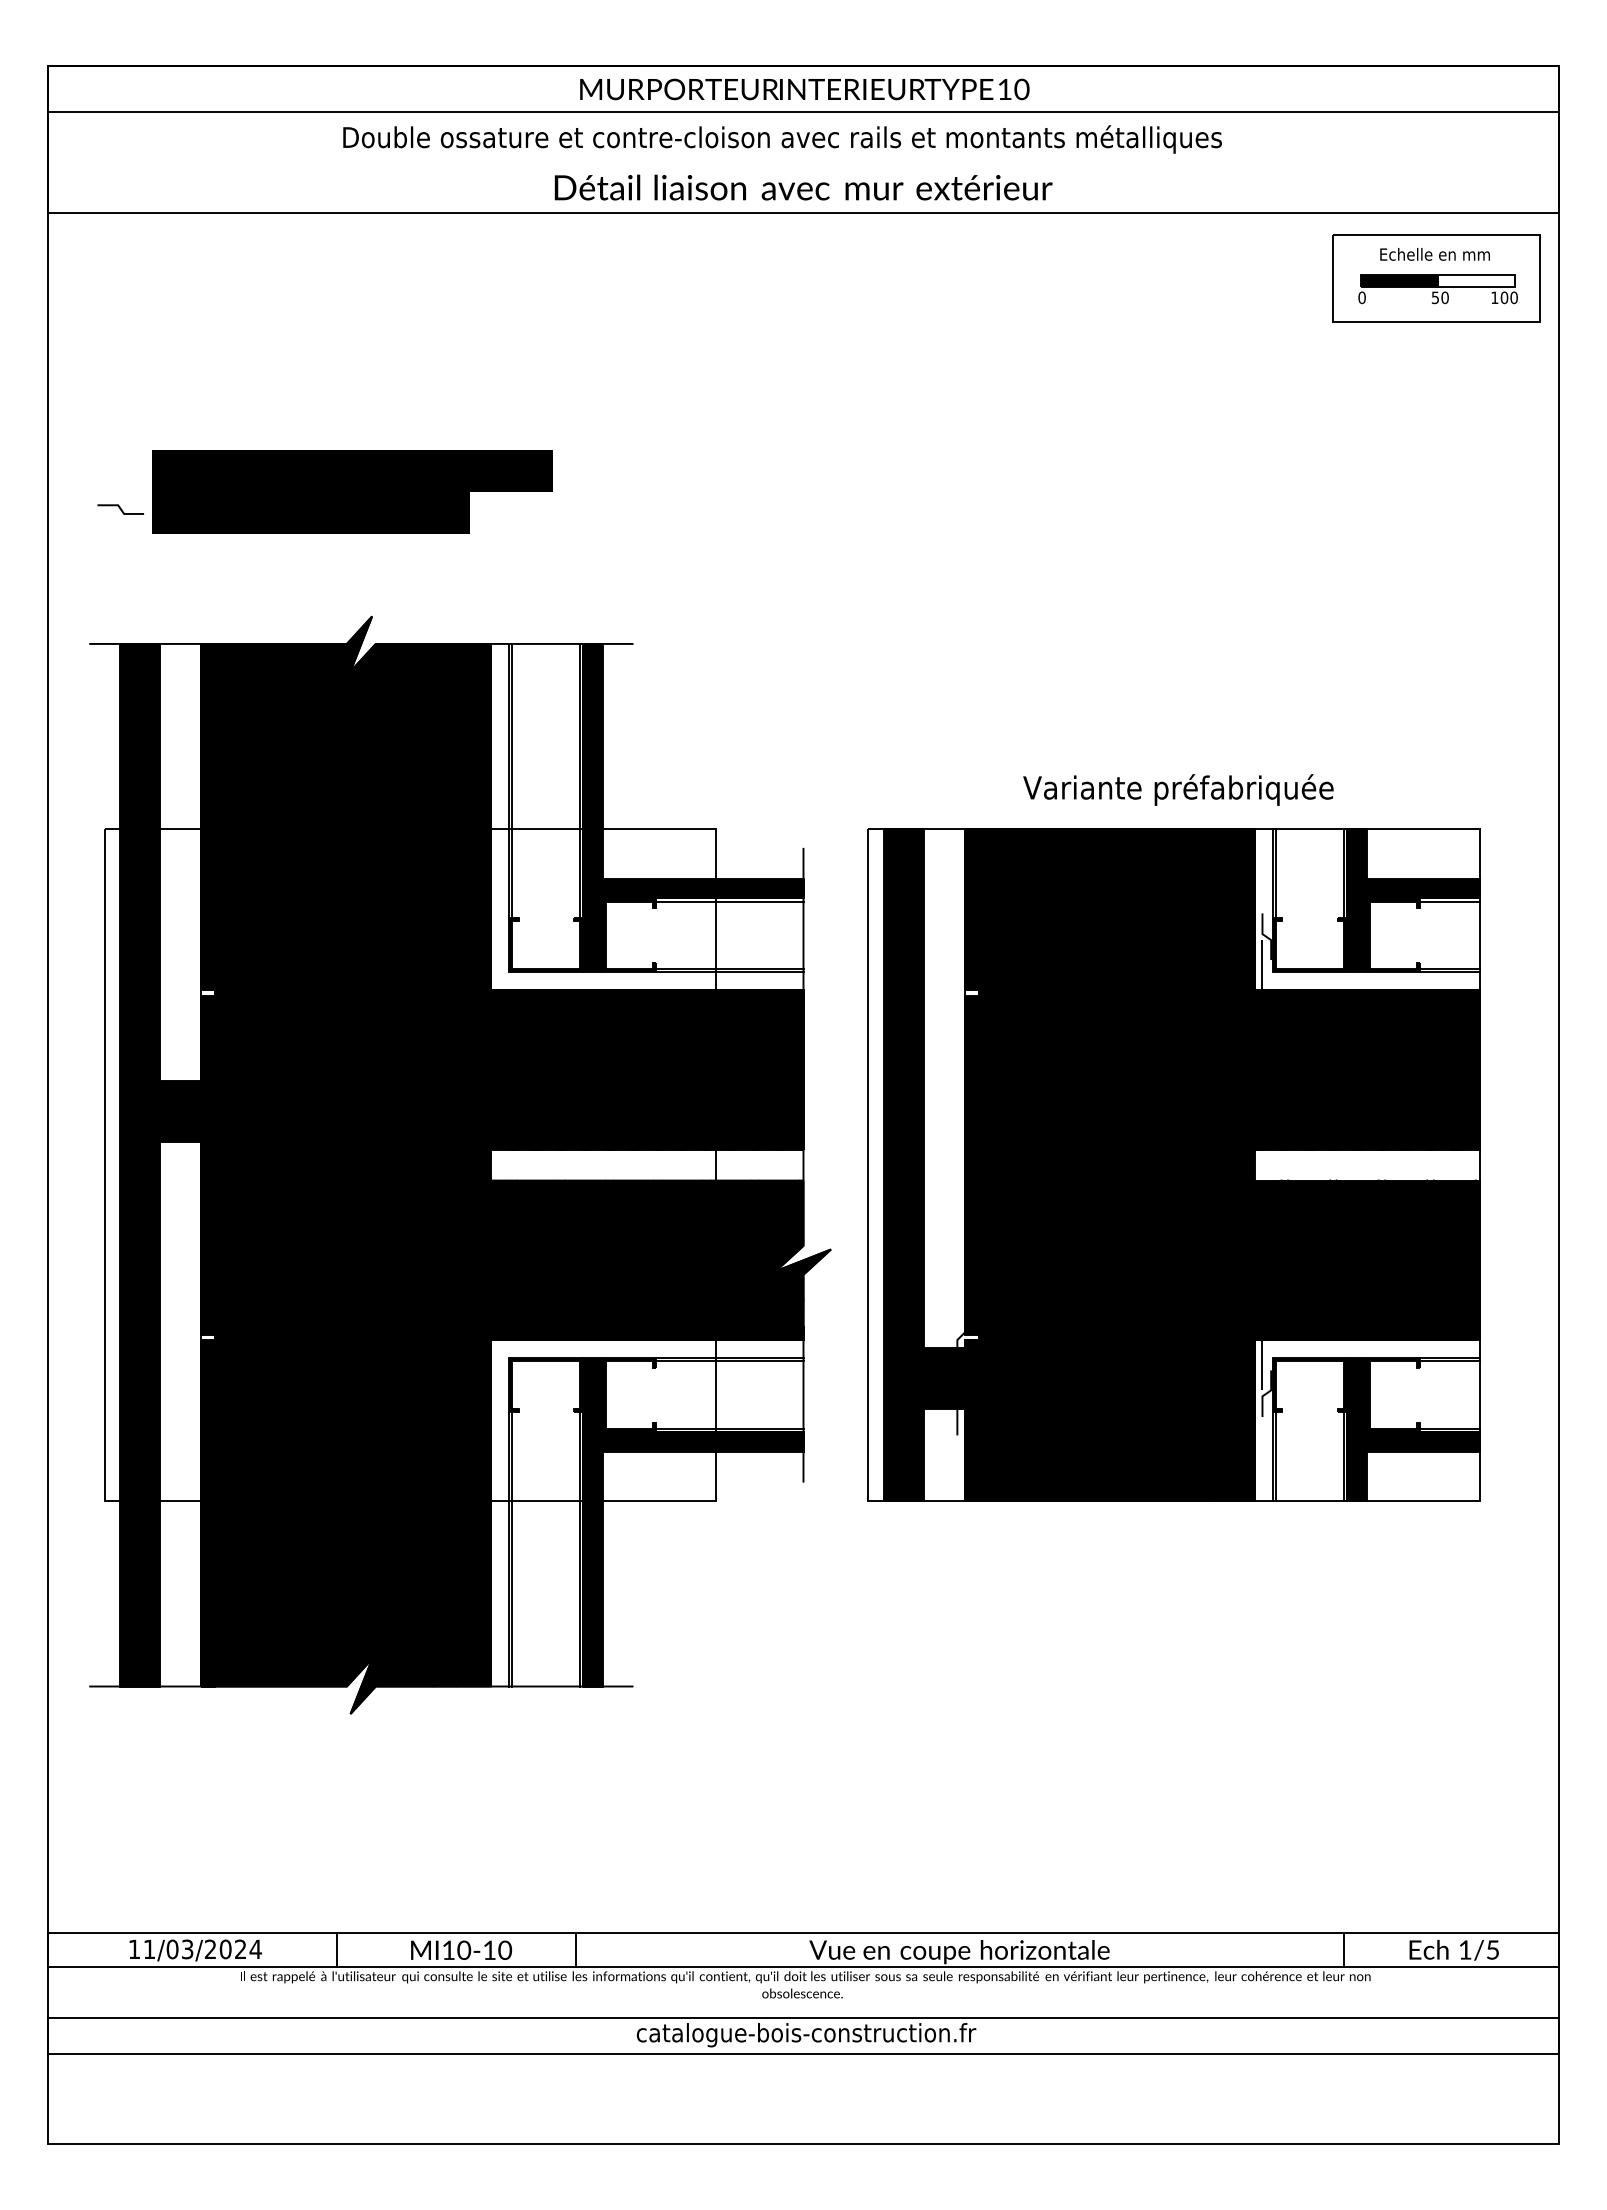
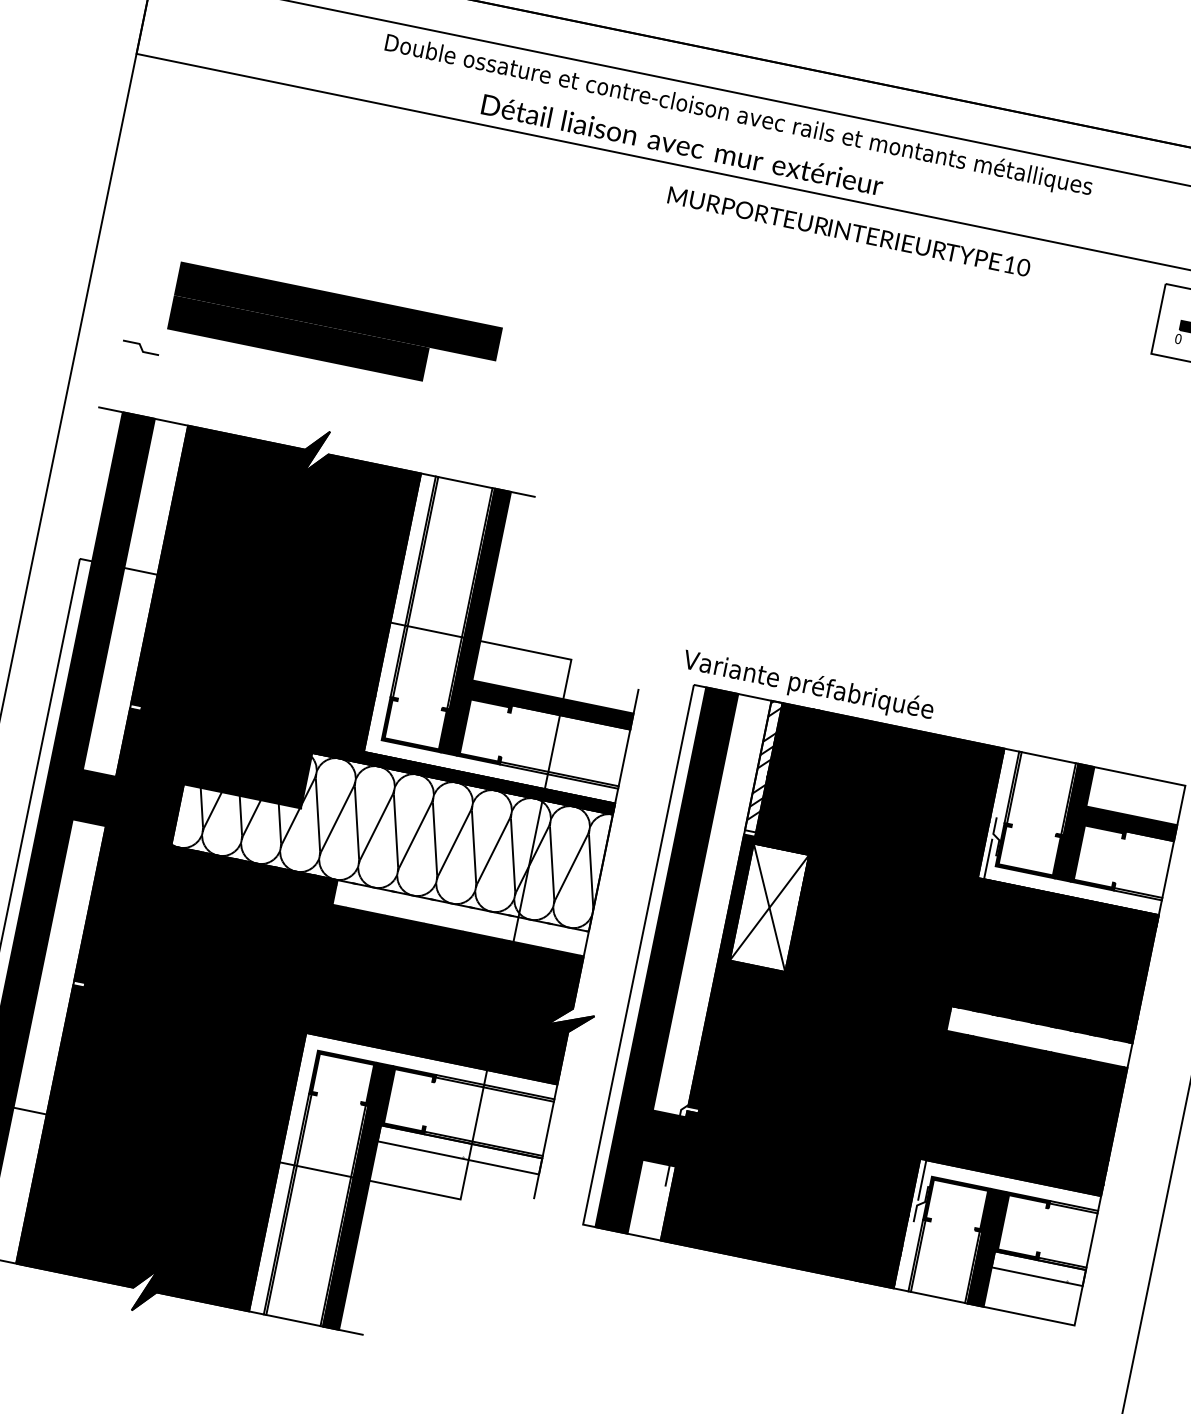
text: (804, 89) -> (848, 231), moved
text: (803, 187) -> (682, 144), moved
line: (120, 509) -> (140, 347), moved
text: (1178, 789) -> (808, 685), moved
line: (729, 901) -> (570, 719), removed
line: (1449, 901) -> (1149, 838), removed
fill: (971, 909) -> (763, 766), removed
fill: (543, 1076) -> (391, 829), removed
fill: (1012, 1076) -> (768, 907), removed
fill: (702, 1441) -> (459, 1149), removed
fill: (1422, 1441) -> (1038, 1268), removed

